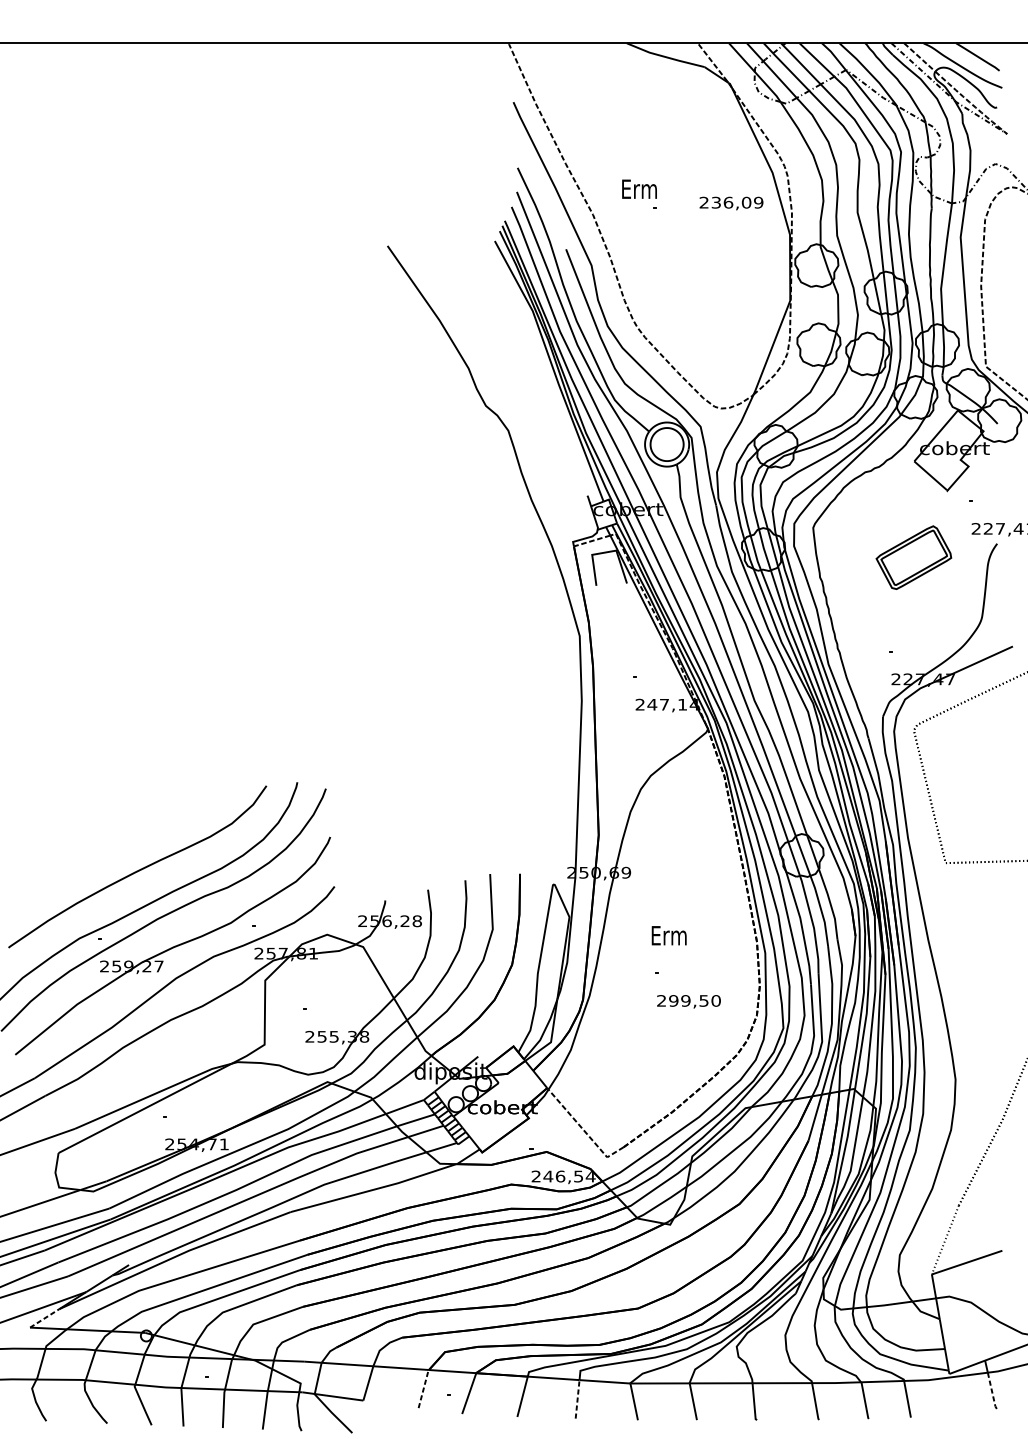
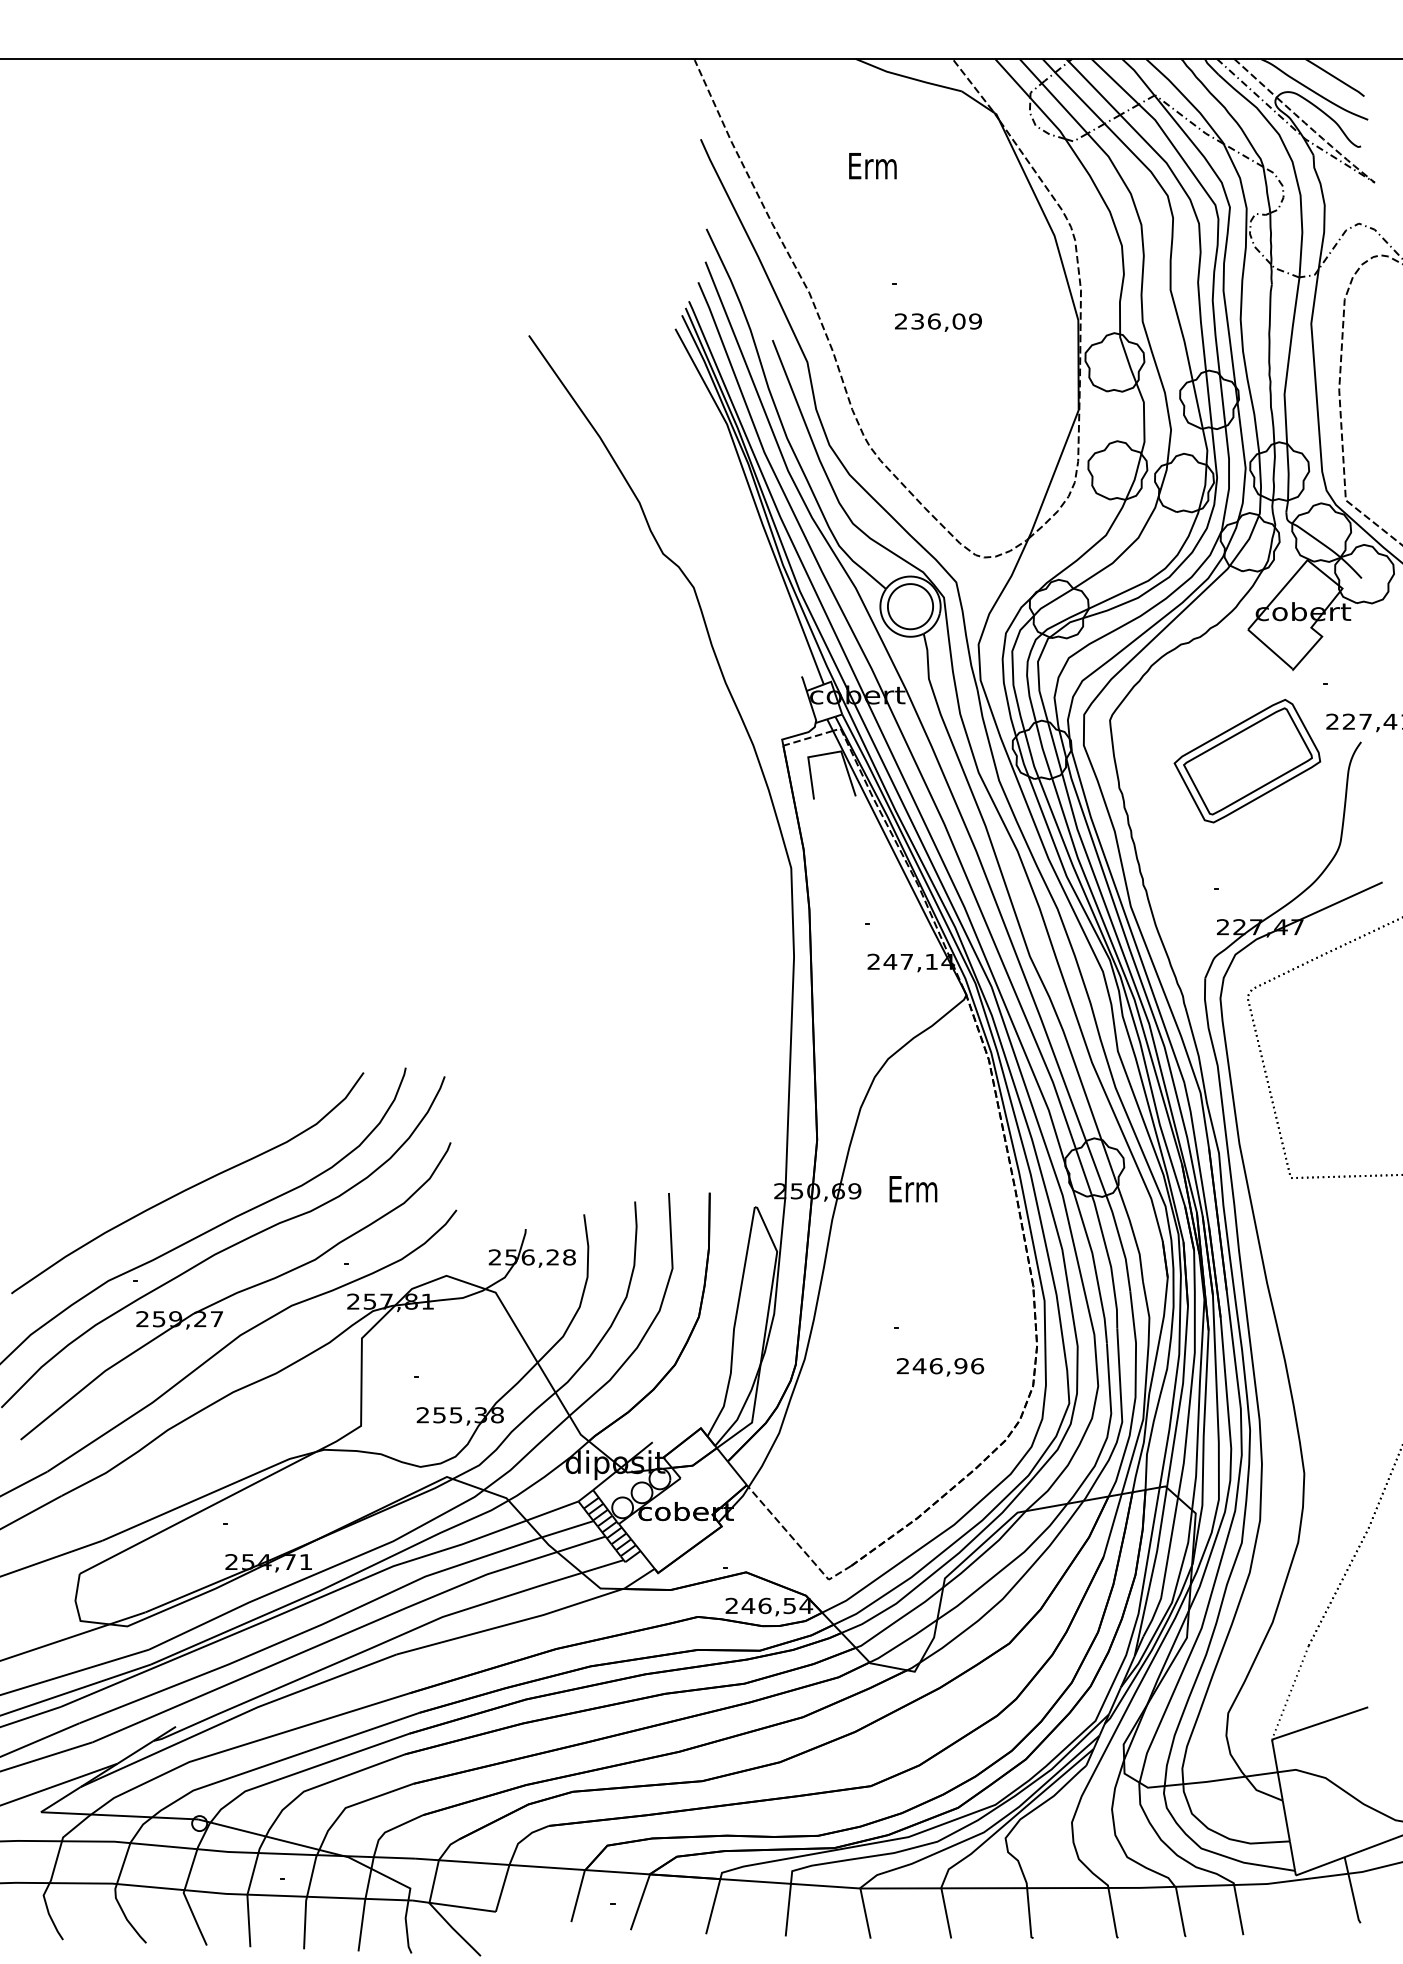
text: (639, 189) -> (872, 166), moved
text: (731, 203) -> (938, 322), moved
part: (913, 557) -> (1247, 760), size x1.43
text: (669, 935) -> (913, 1189), moved
text: (694, 1001) -> (948, 1366), 299,50 -> 246,96
line: (44, 1318) -> (60, 1799), dashed -> solid
line: (423, 1388) -> (578, 1895), dashed -> solid
line: (991, 1390) -> (1353, 1898), dashed -> solid
line: (577, 1398) -> (788, 1909), dashed -> solid

